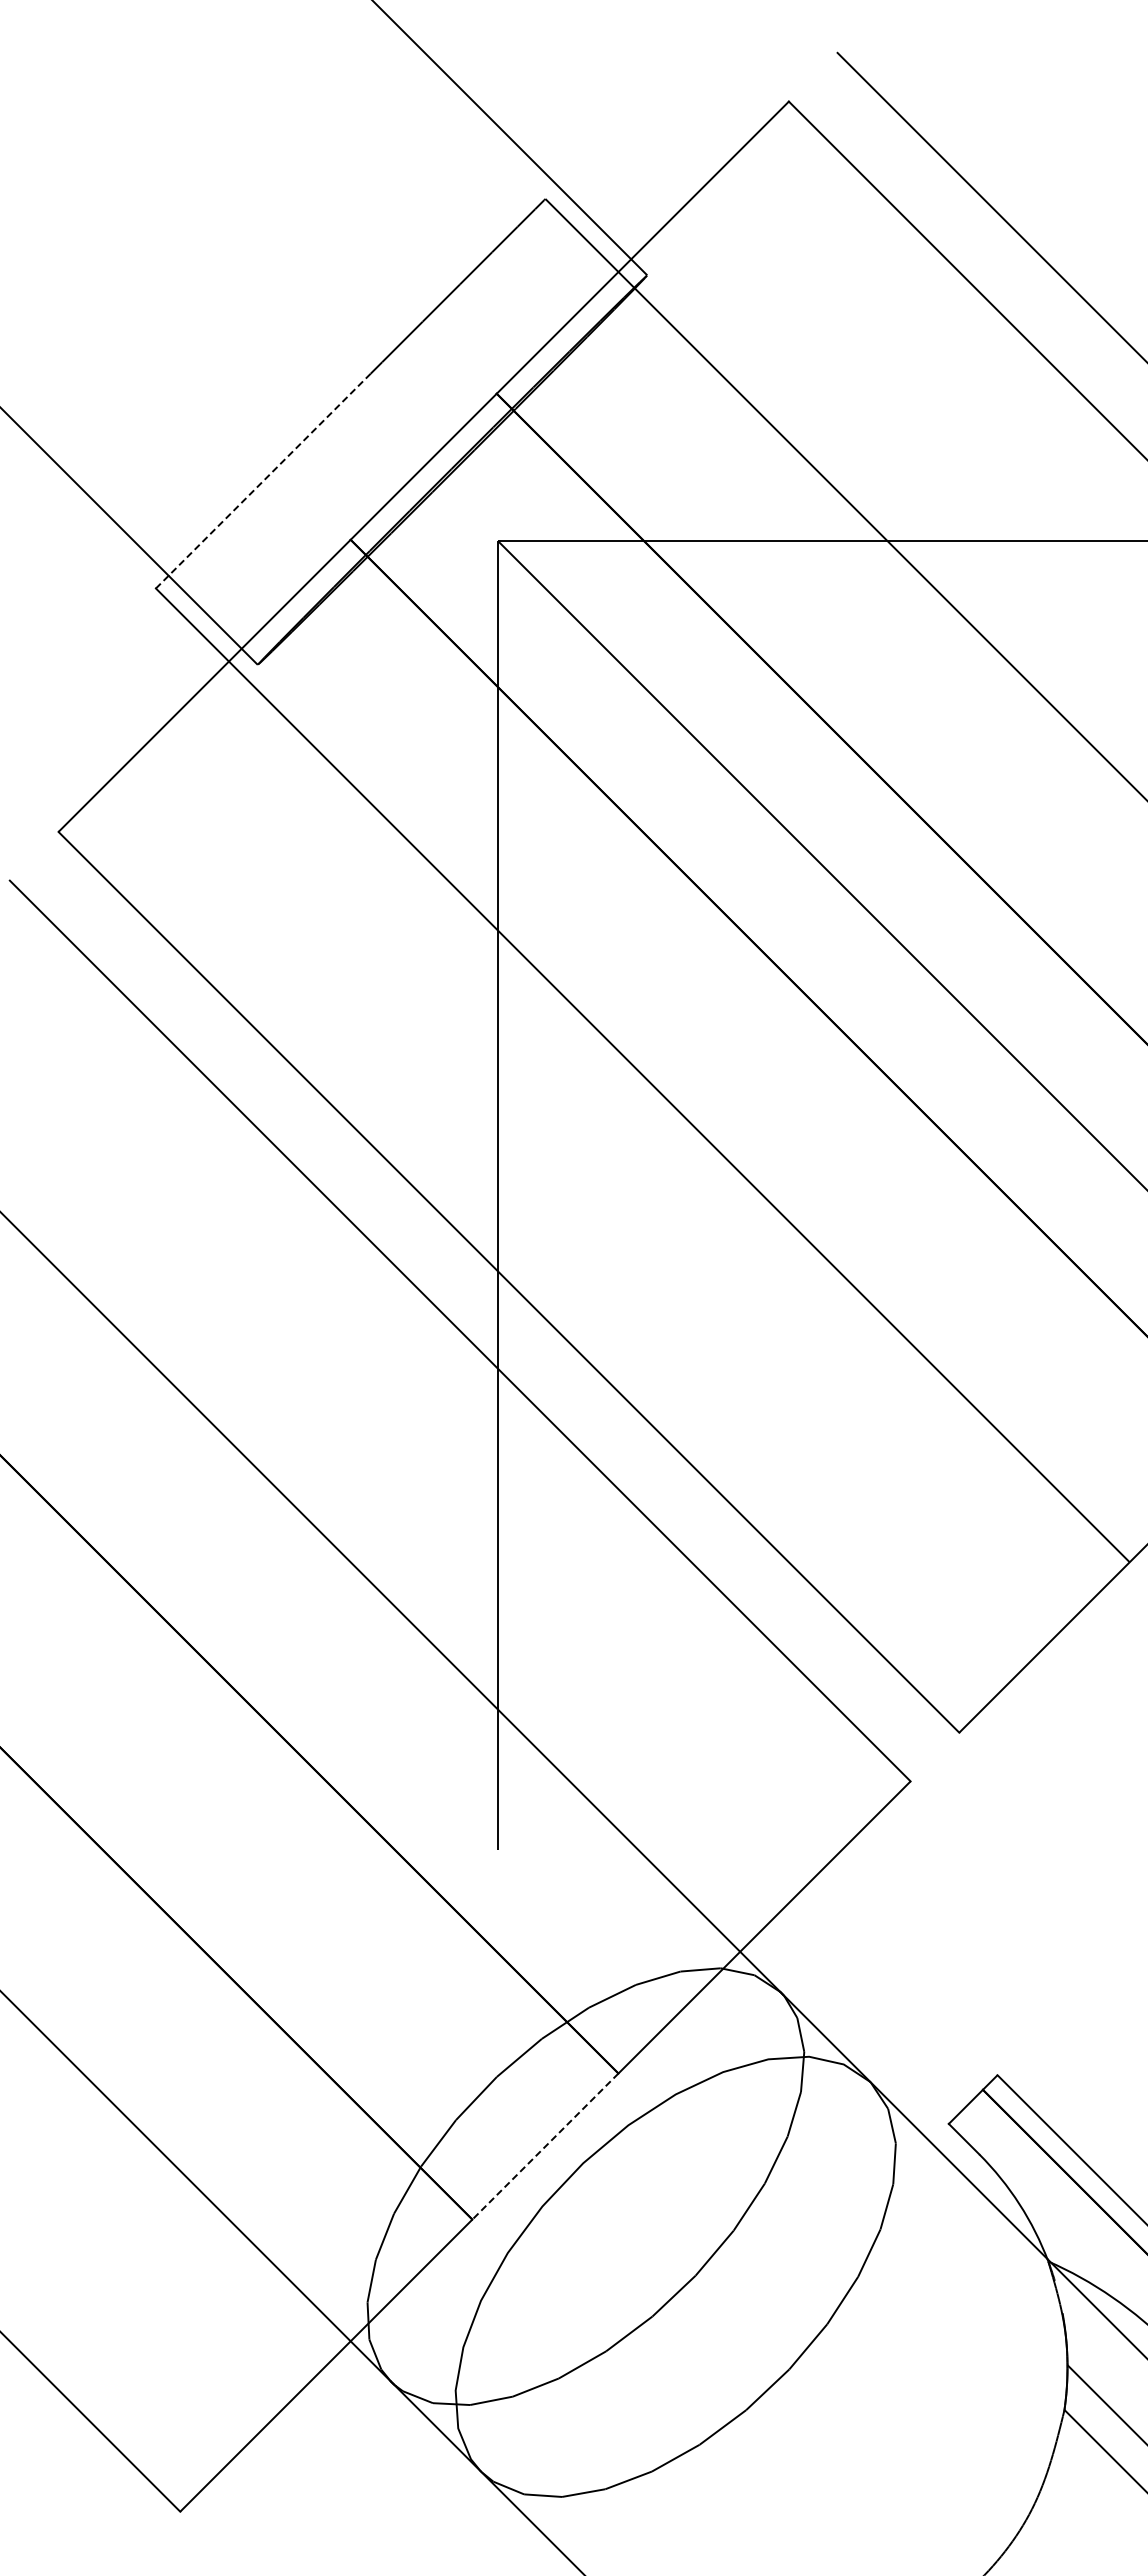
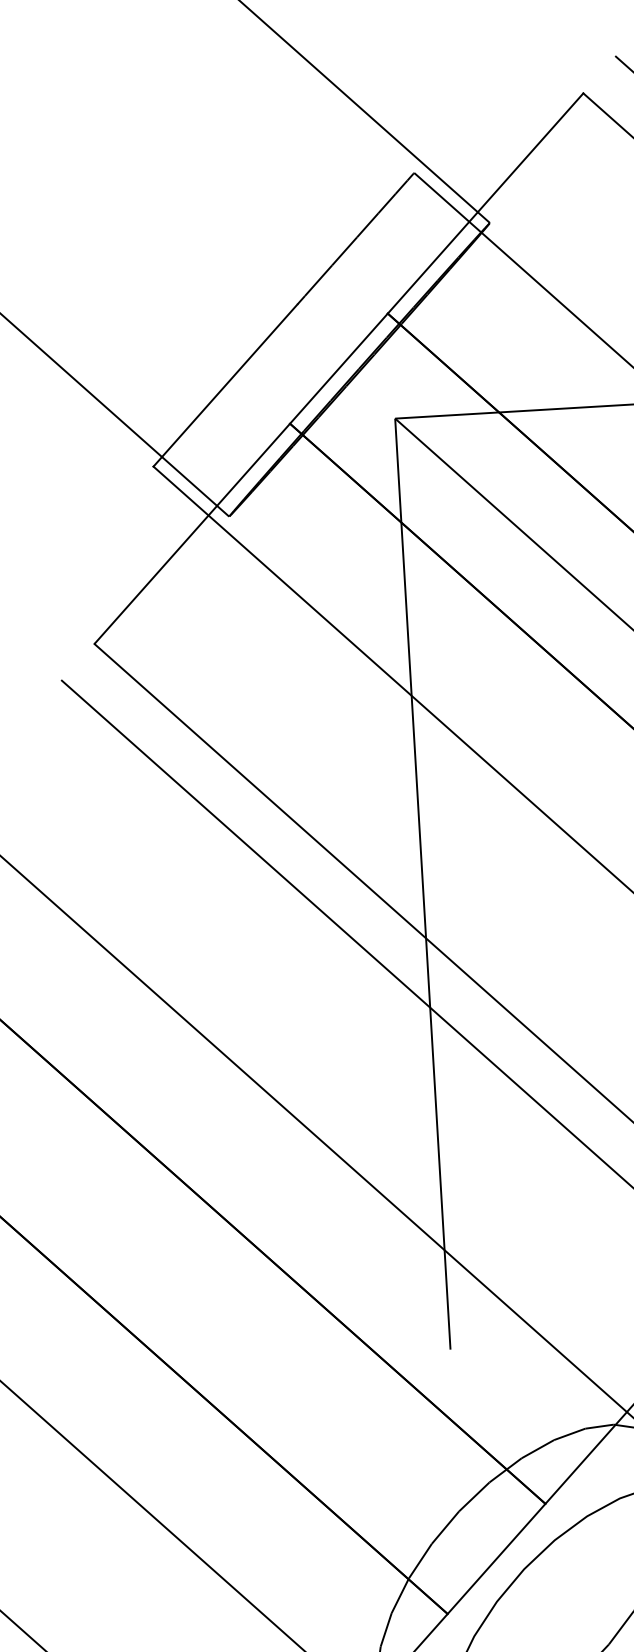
line: (263, 481) -> (225, 385), dashed -> solid
line: (545, 2146) -> (496, 1558), dashed -> solid

